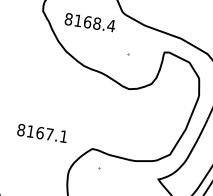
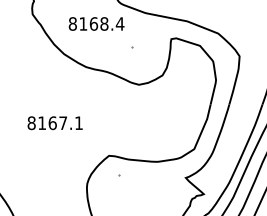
text: (90, 22) -> (96, 23), moved
text: (41, 133) -> (54, 123), moved

